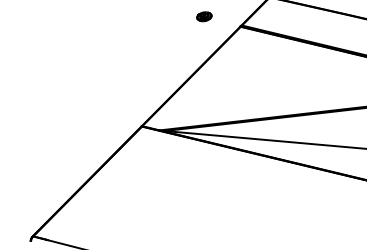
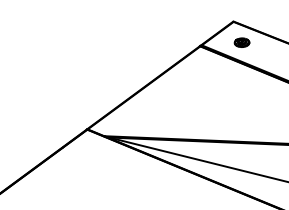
part: (204, 16) -> (242, 42), moved

